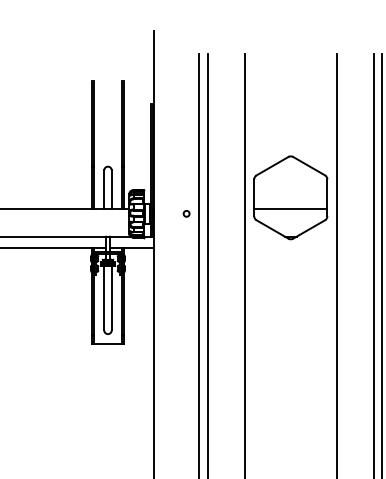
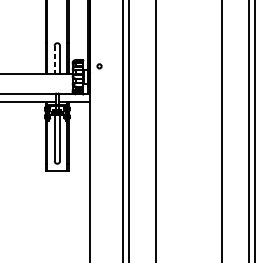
line: (104, 190) -> (54, 60), solid -> dashed
part: (290, 197) -> (188, 65), removed
circle: (186, 213) -> (99, 66), moved

